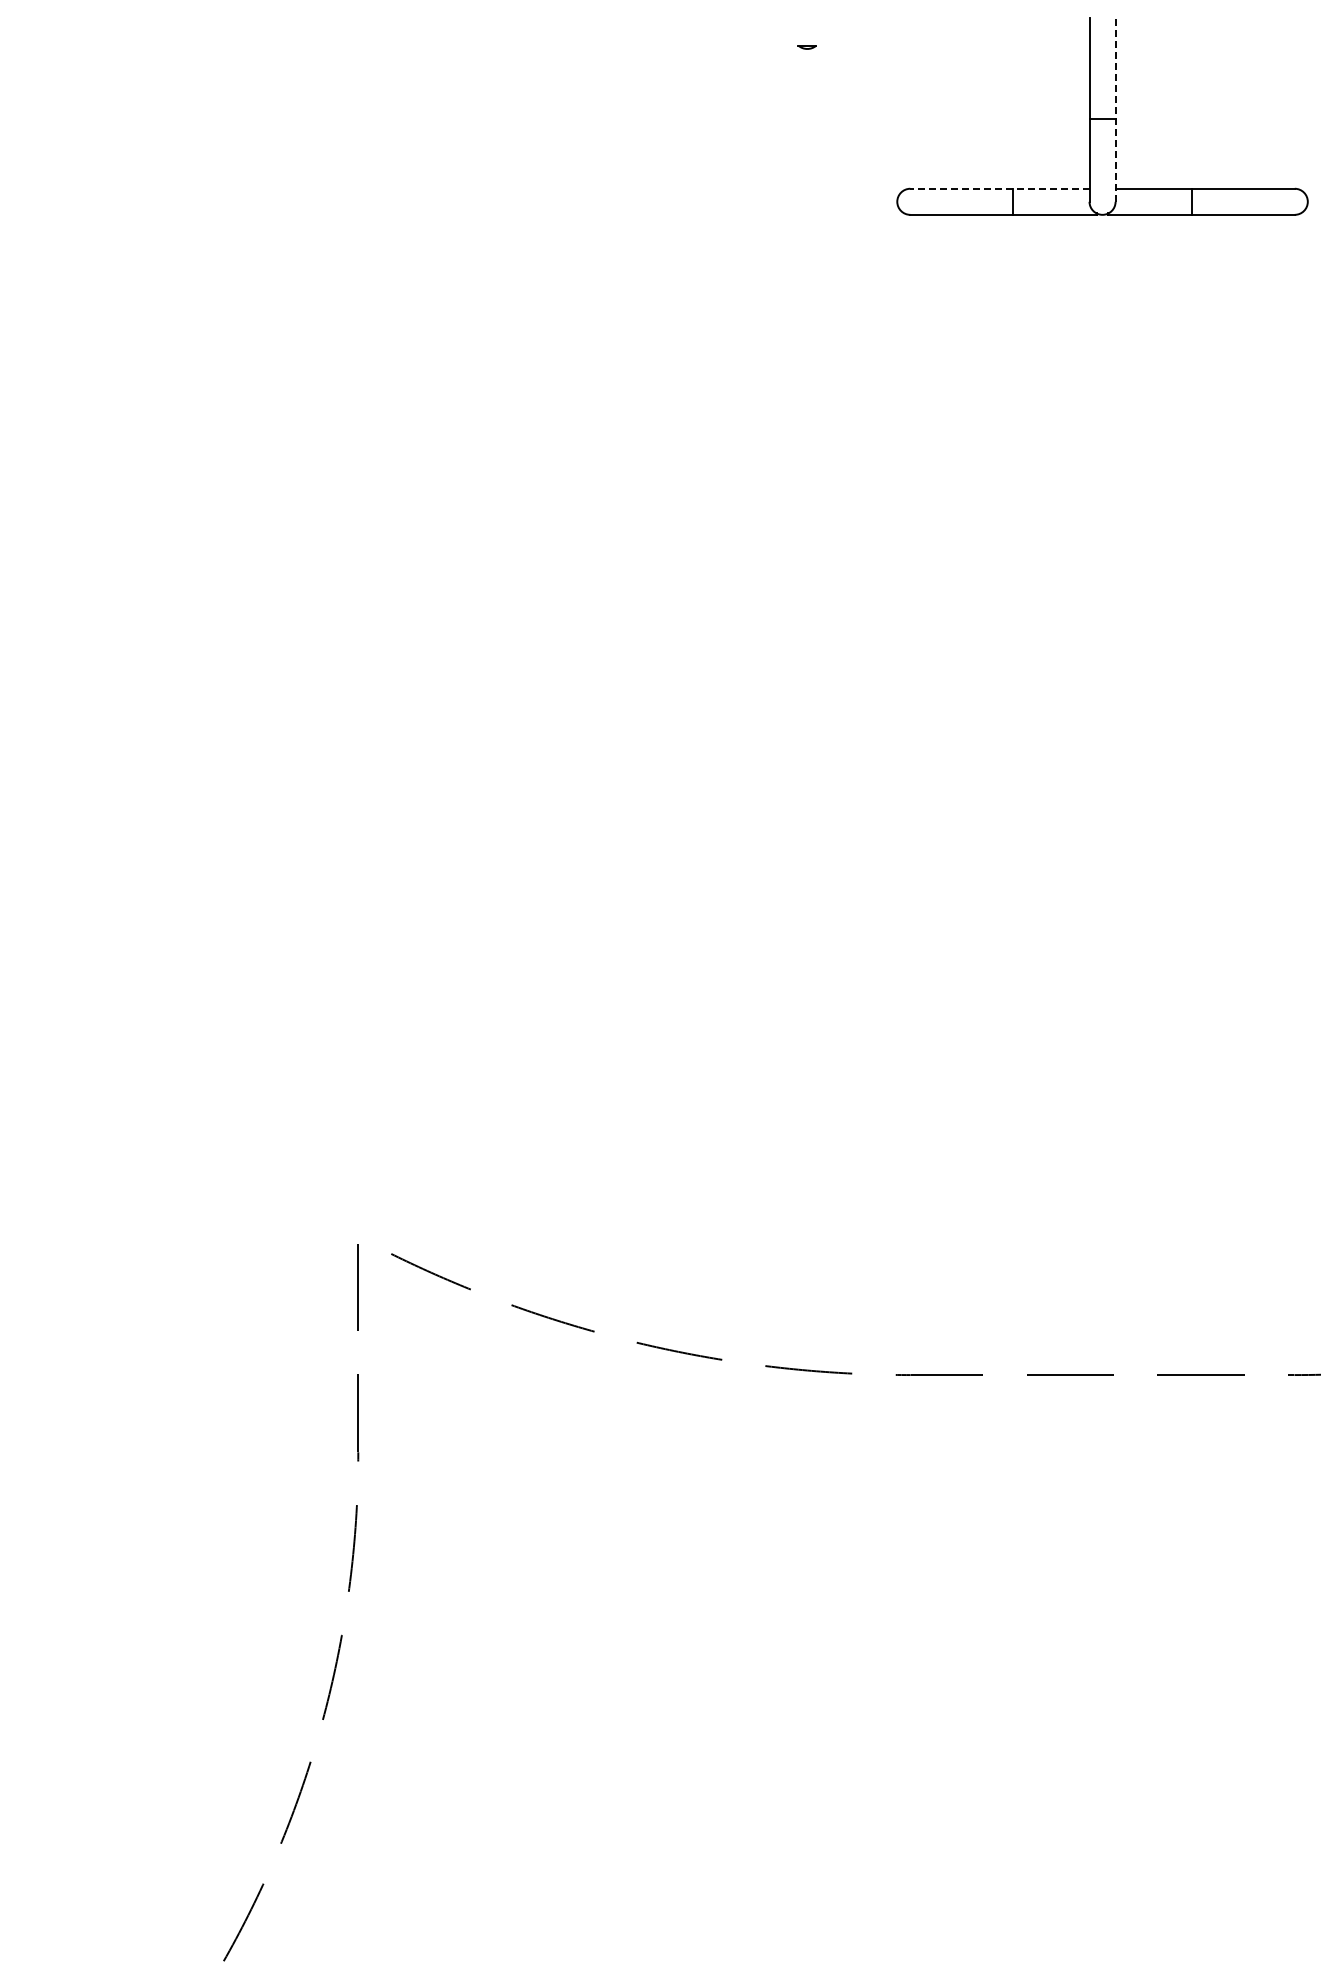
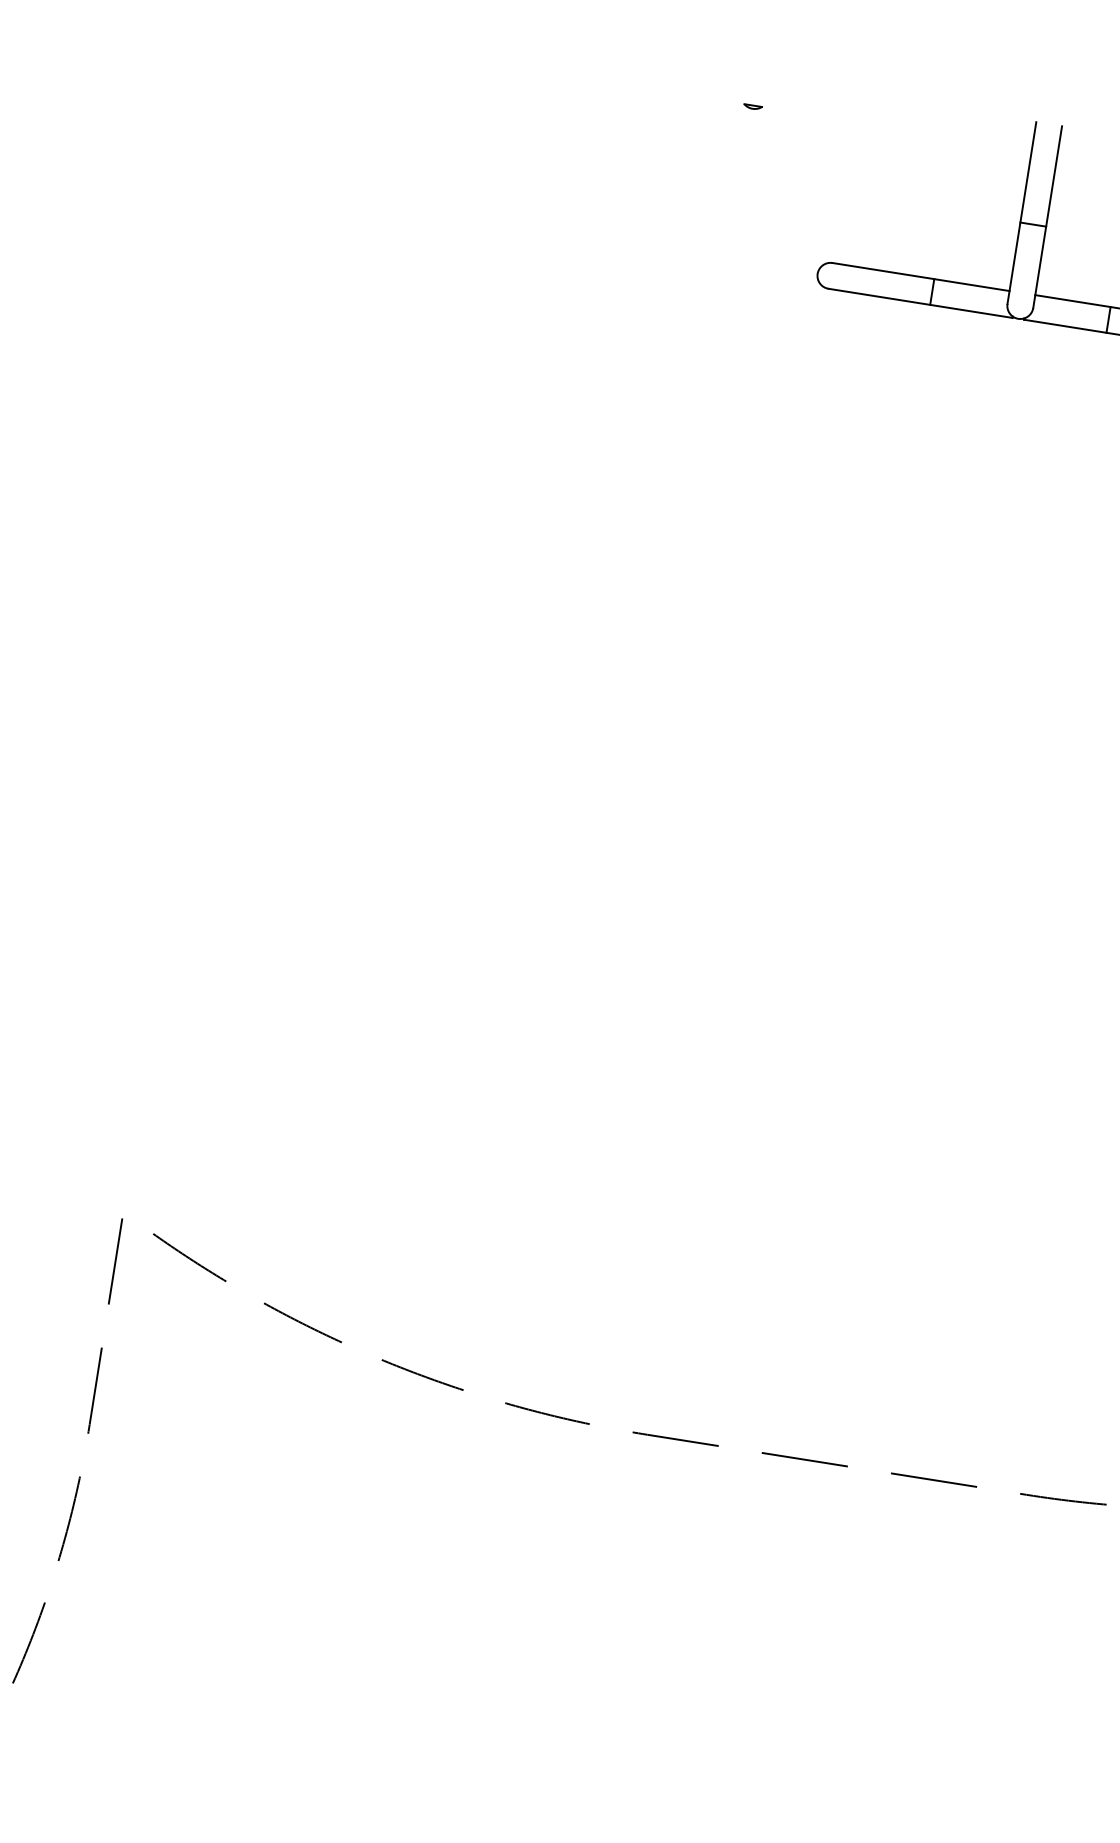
line: (1115, 109) -> (1047, 216), dashed -> solid
line: (999, 188) -> (920, 276), dashed -> solid

